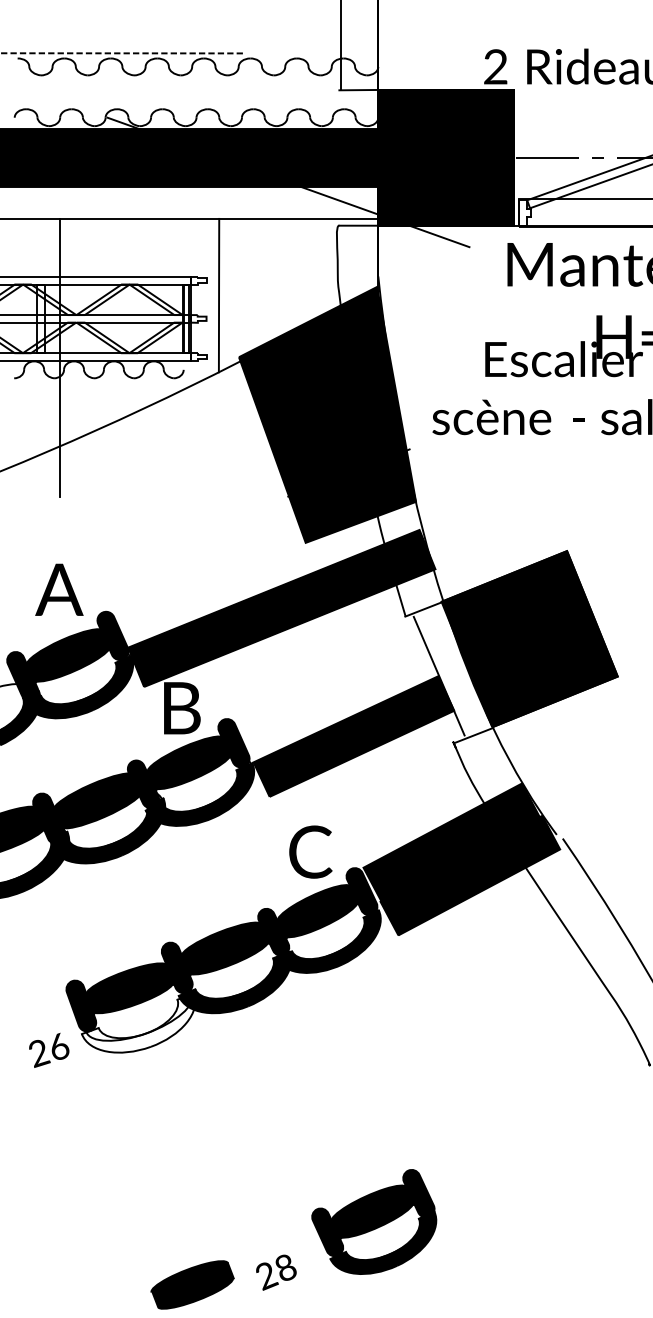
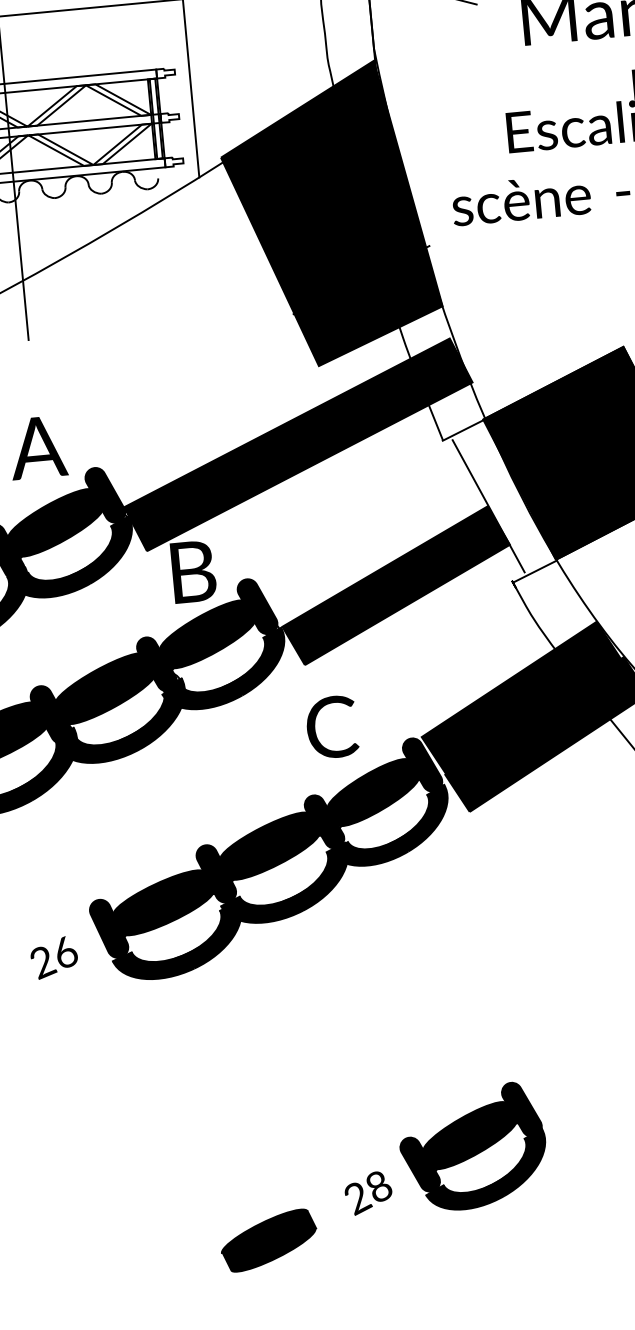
text: (310, 851) -> (331, 726), moved
fill: (138, 1022) -> (177, 941), added
text: (49, 1049) -> (54, 956), moved
text: (276, 1272) -> (368, 1193), moved

